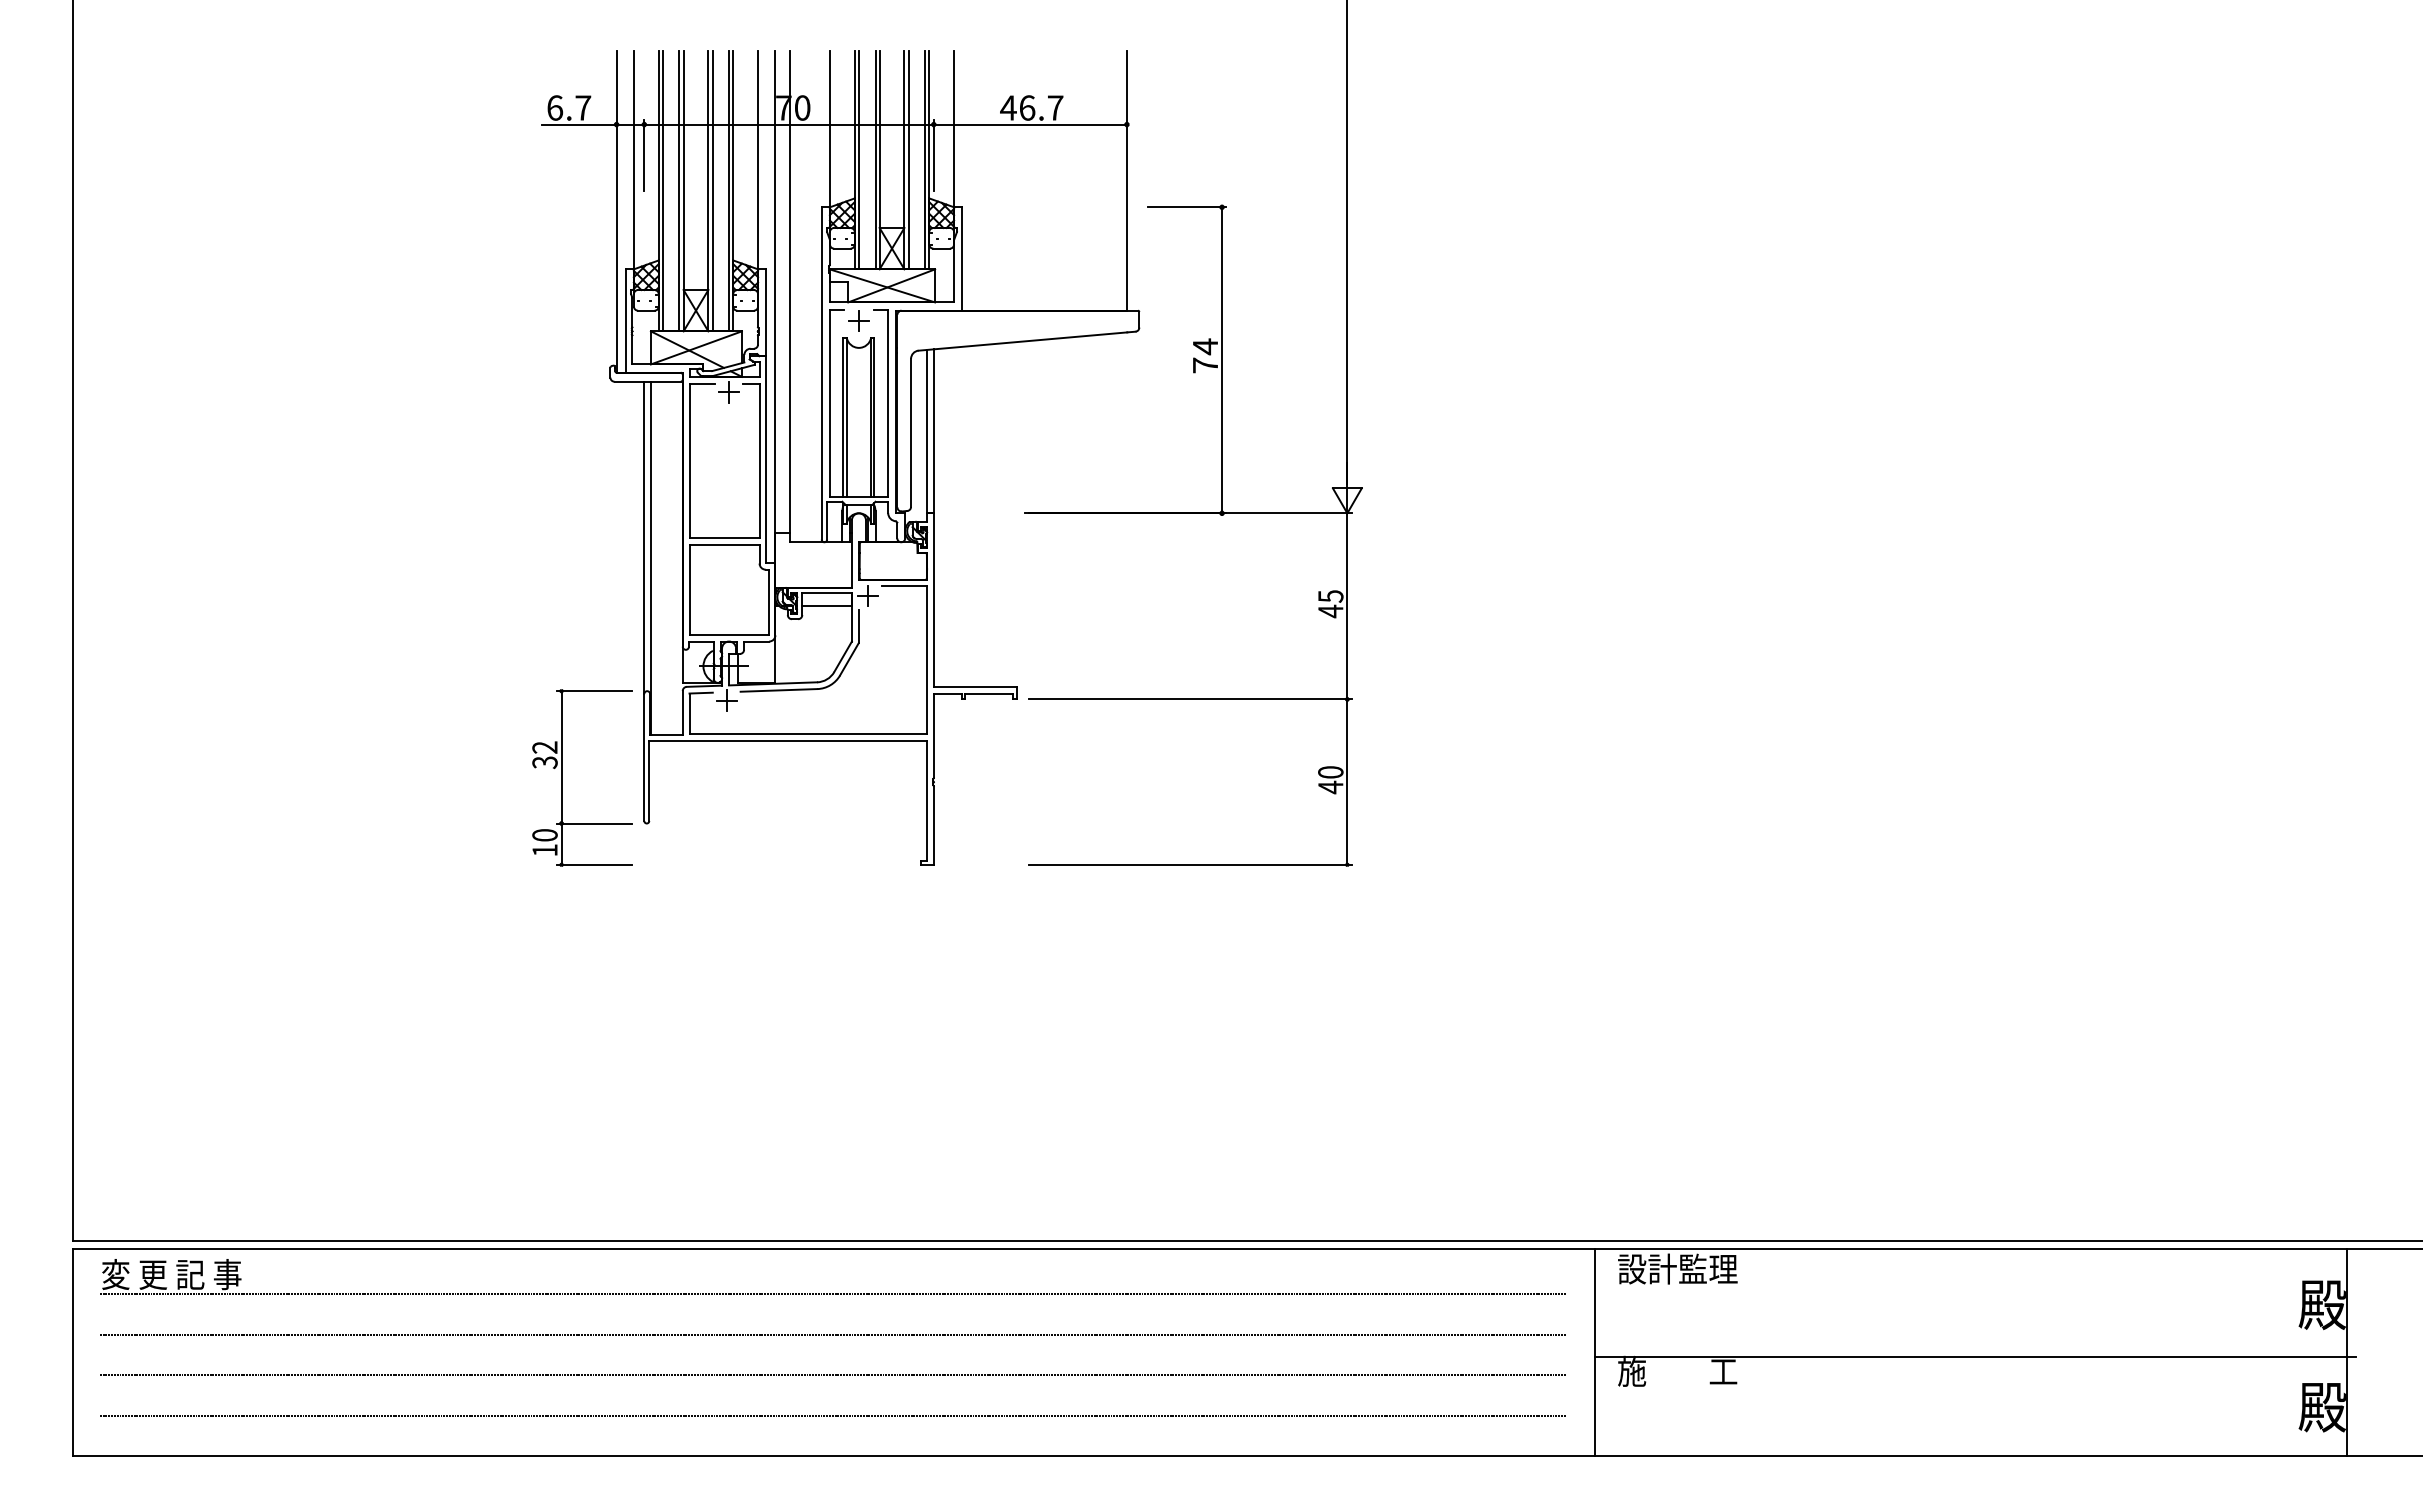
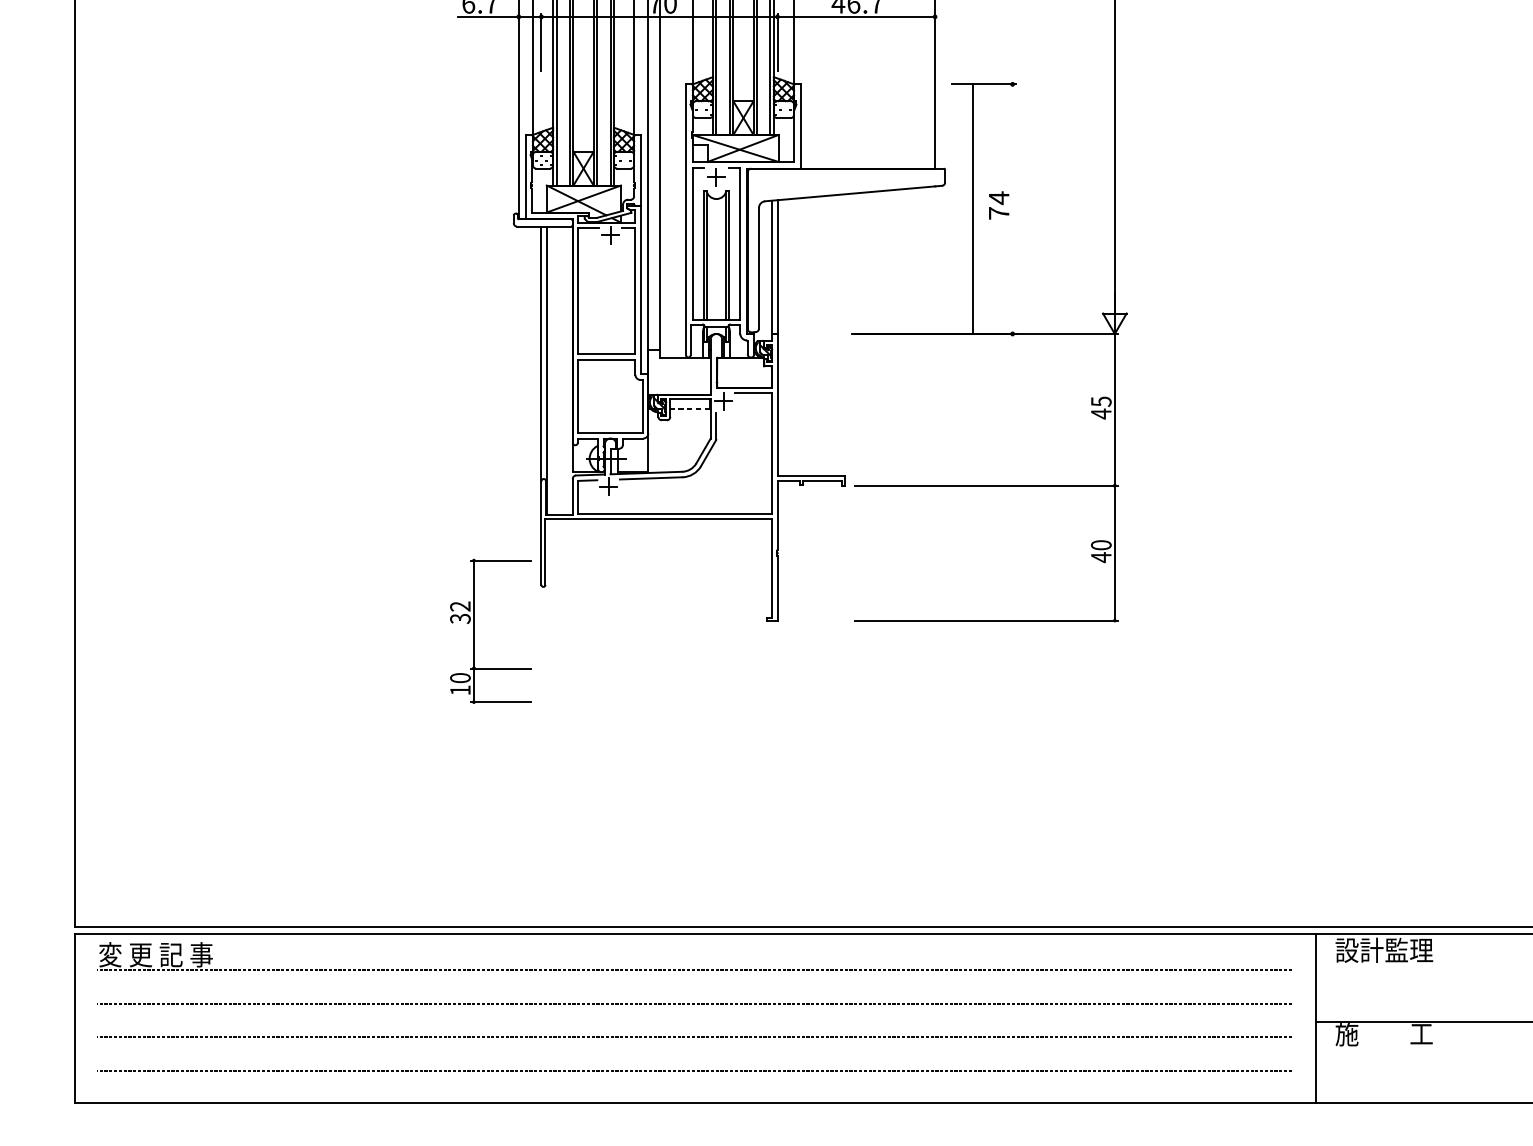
line: (1222, 360) -> (973, 209), moved
line: (826, 605) -> (690, 409), solid -> dashed
part: (562, 777) -> (474, 630), moved

